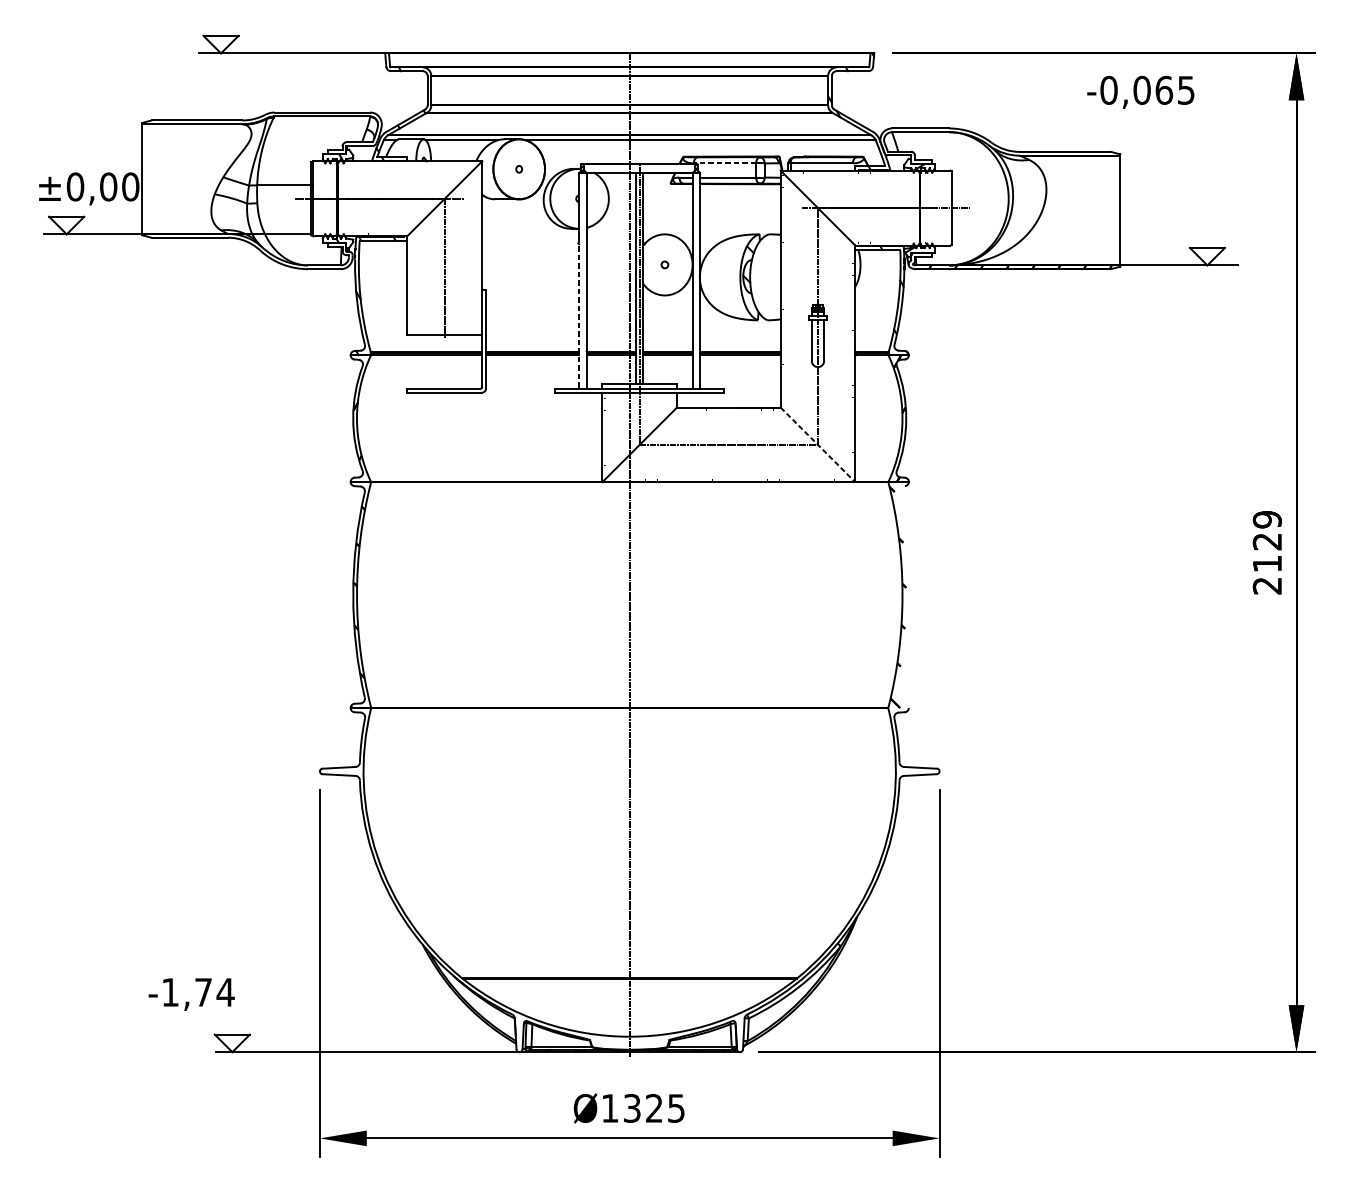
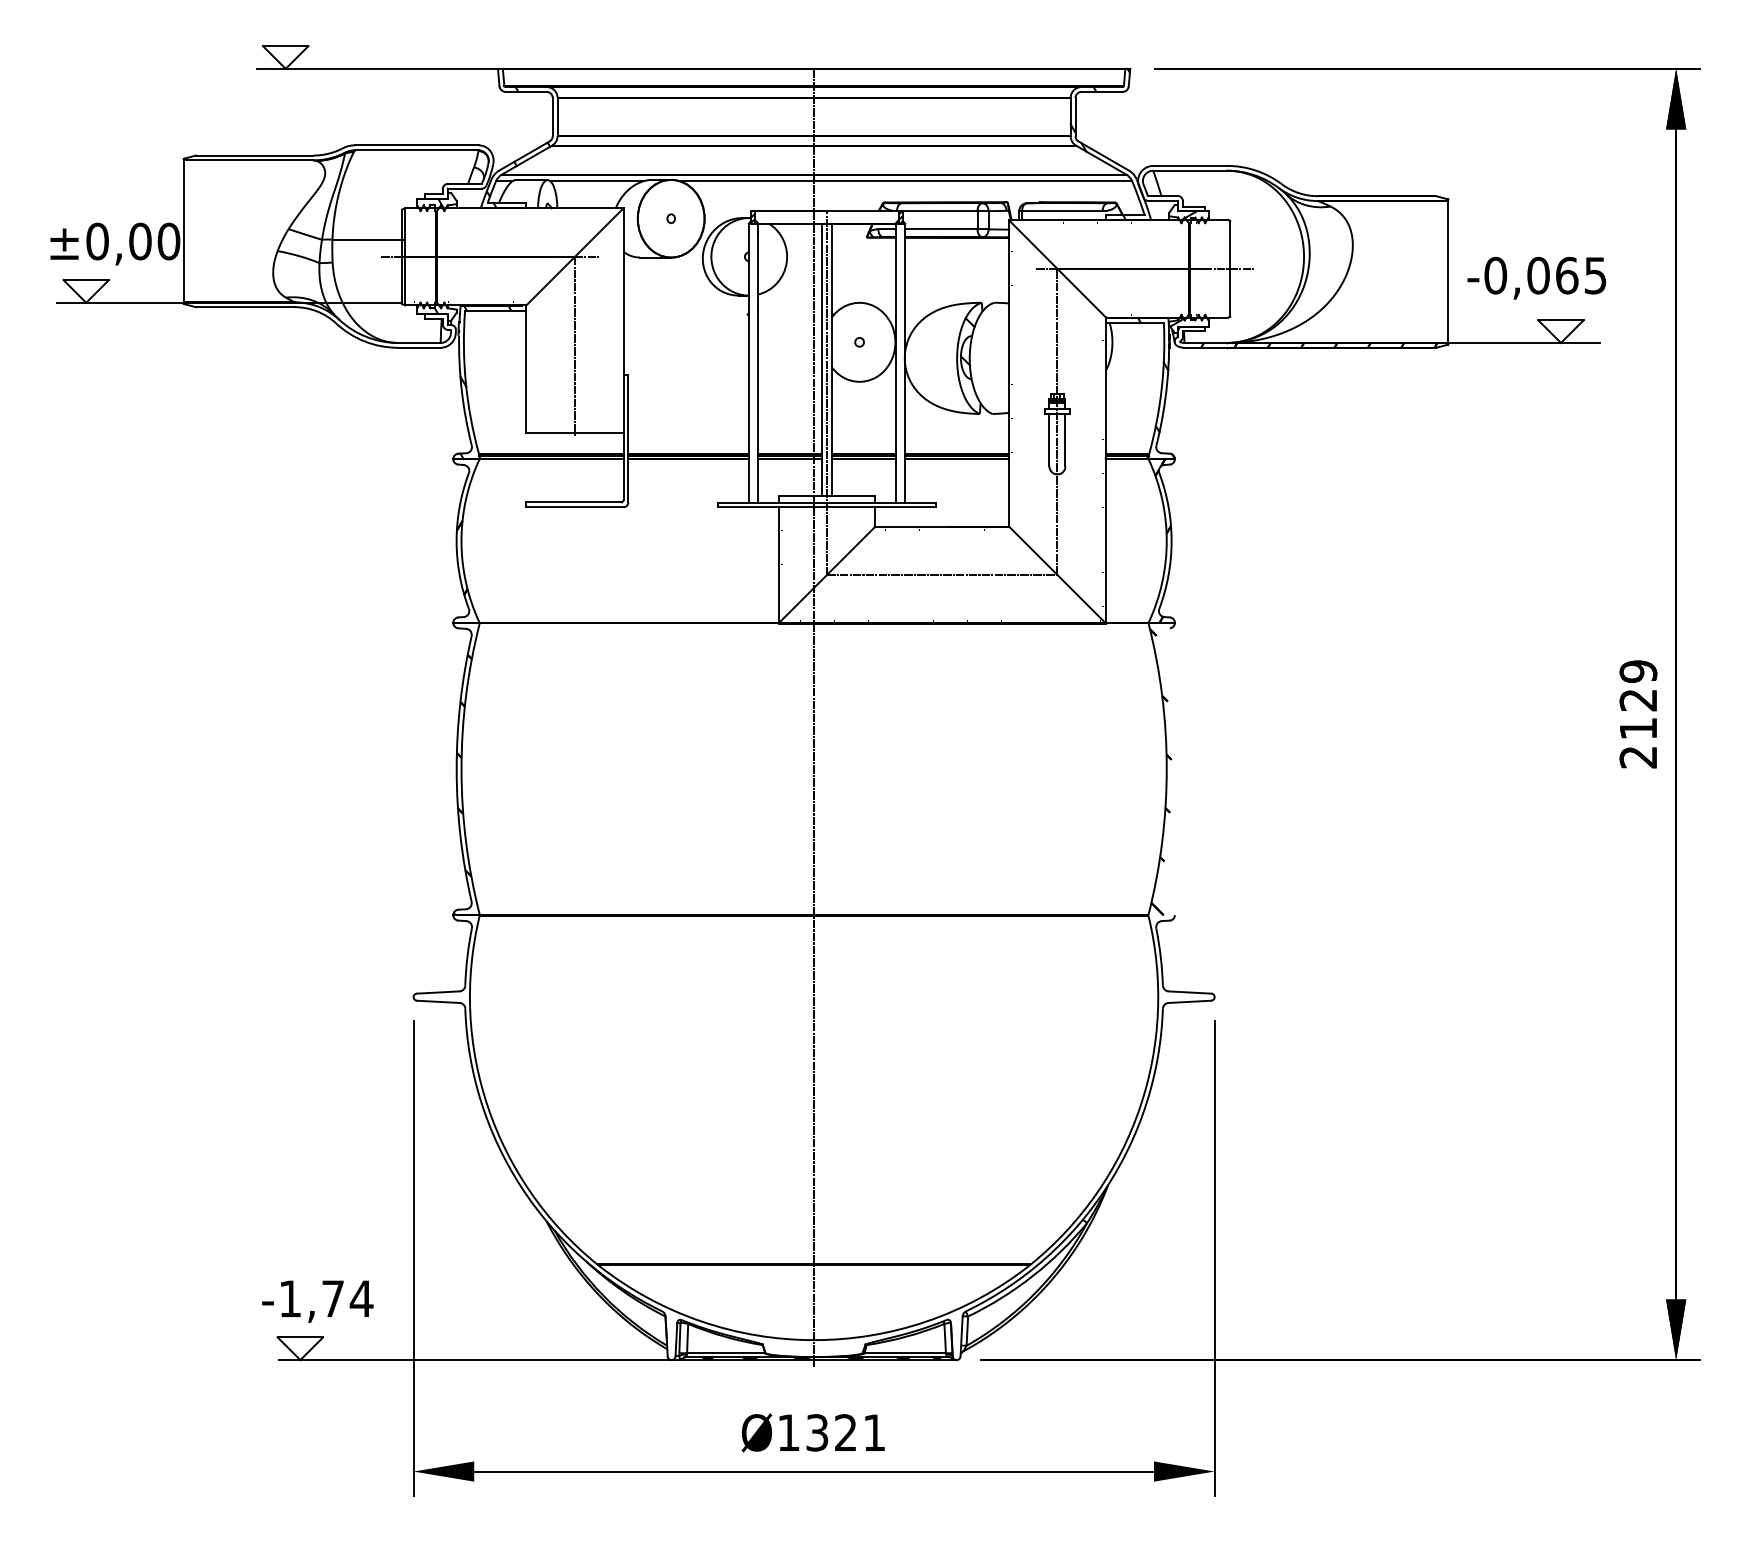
text: (1140, 91) -> (1536, 277), moved
line: (724, 163) -> (936, 211), dashed -> solid
line: (578, 313) -> (748, 404), dashed -> solid
line: (818, 445) -> (1057, 575), dashed -> solid
text: (191, 994) -> (317, 1301), moved
text: (675, 1108) -> (873, 1432), Ø1325 -> Ø1321

